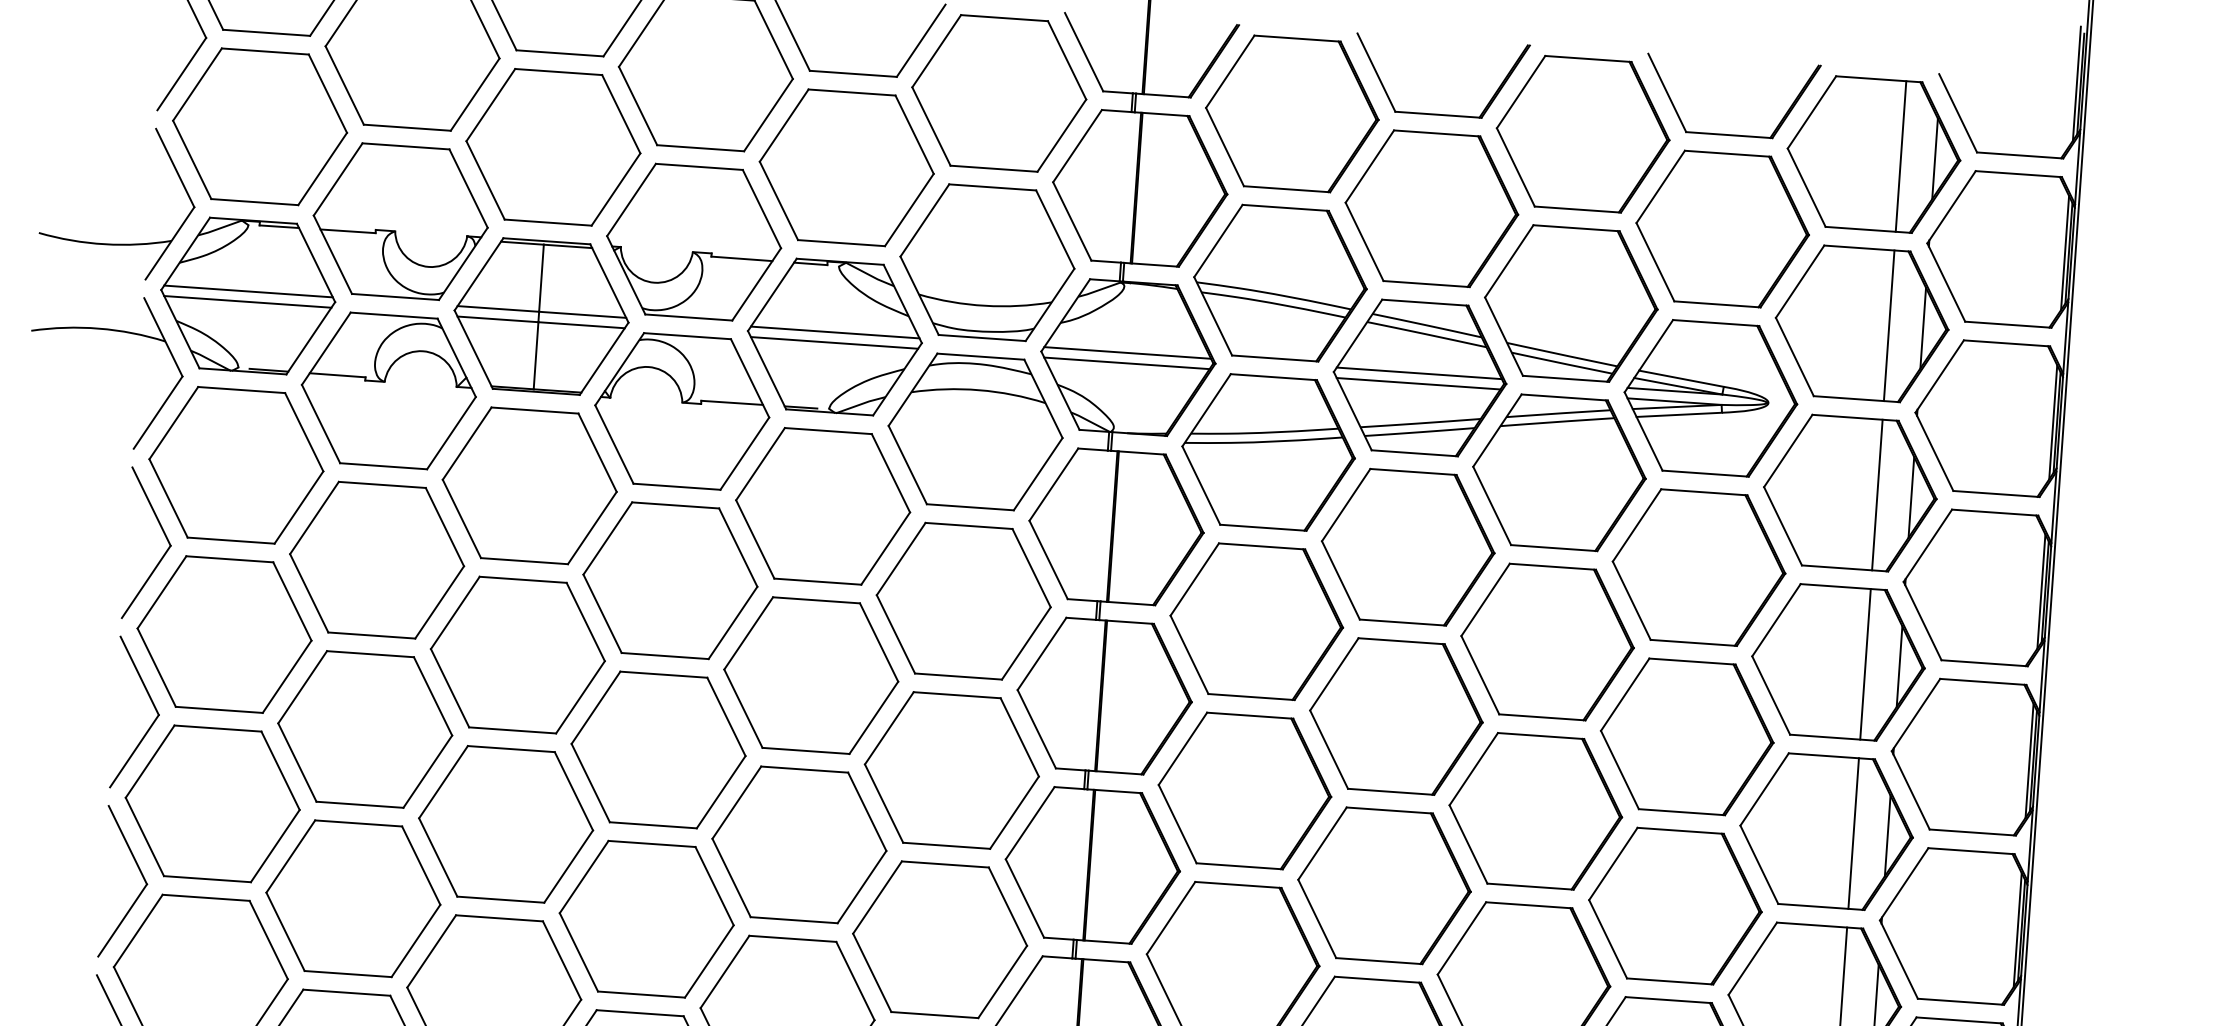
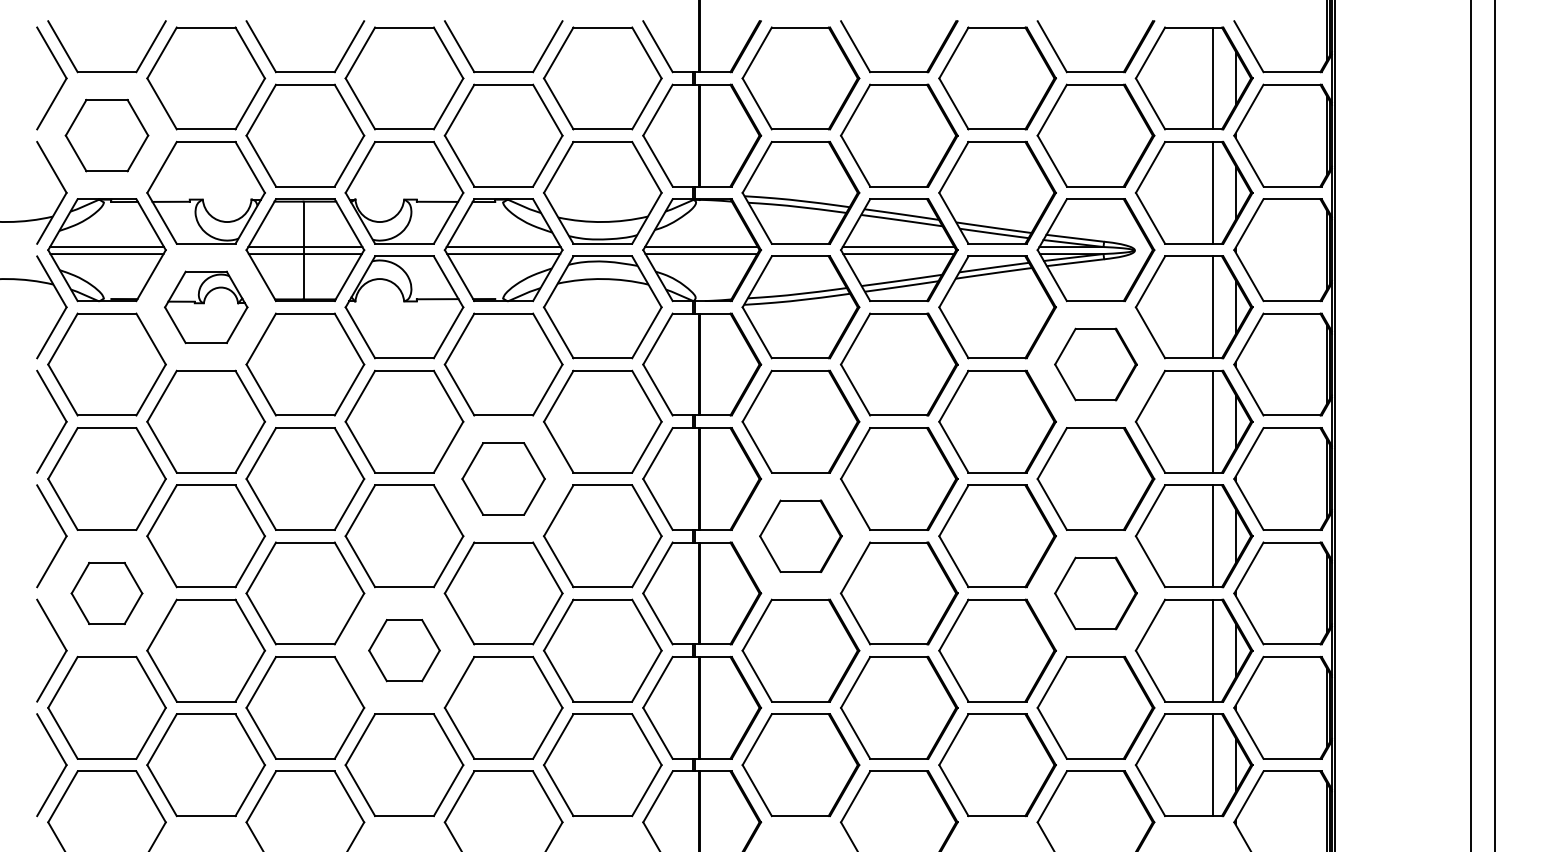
part: (259, 126) -> (106, 135), size x0.7
part: (389, 391) -> (206, 307), size x0.7
part: (1698, 567) -> (1095, 364), size x0.7
part: (810, 674) -> (503, 478), size x0.7
part: (1244, 791) -> (800, 536), size x0.7
part: (211, 803) -> (106, 593), size x0.6
part: (1674, 906) -> (1095, 593), size x0.7
part: (646, 918) -> (404, 650), size x0.6

